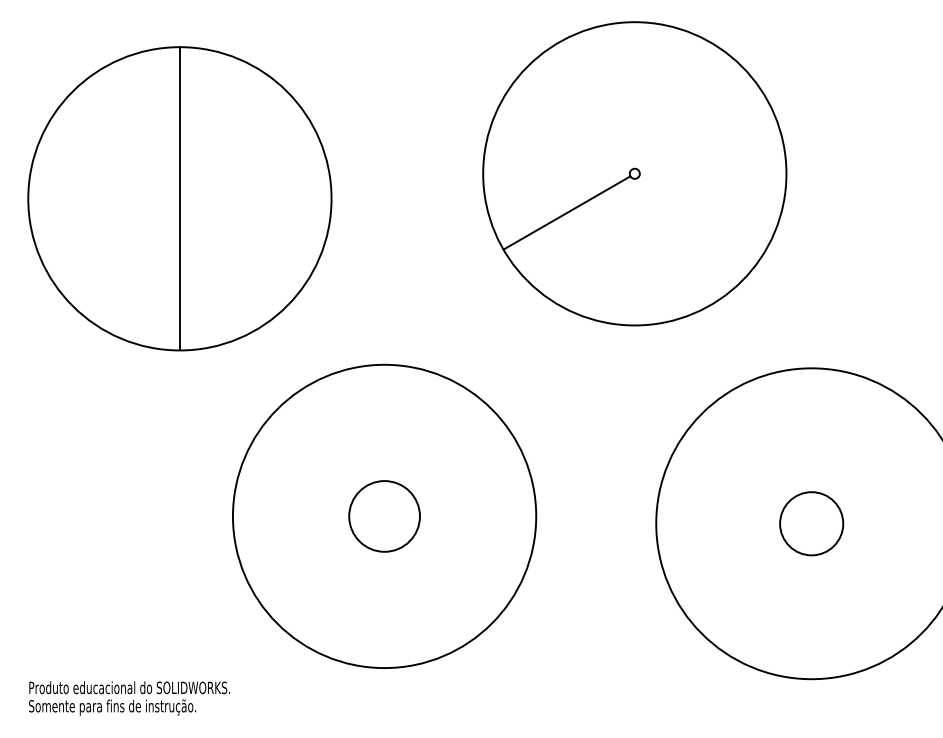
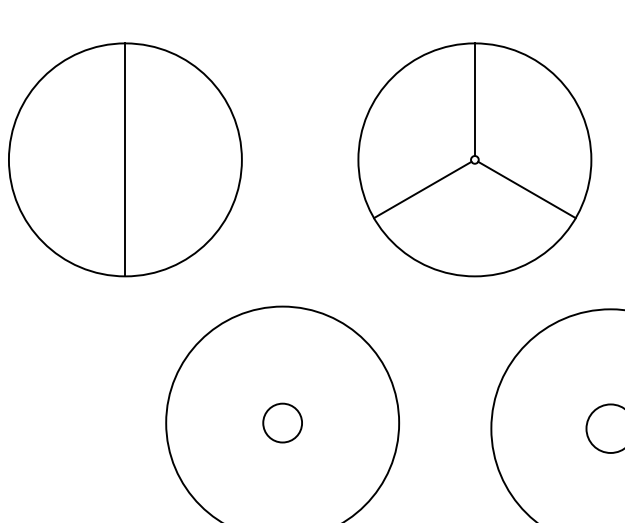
line: (634, 95) -> (474, 99), added
part: (179, 198) -> (125, 159), moved
line: (702, 212) -> (526, 189), added
circle: (384, 516) -> (282, 423), size x0.71

